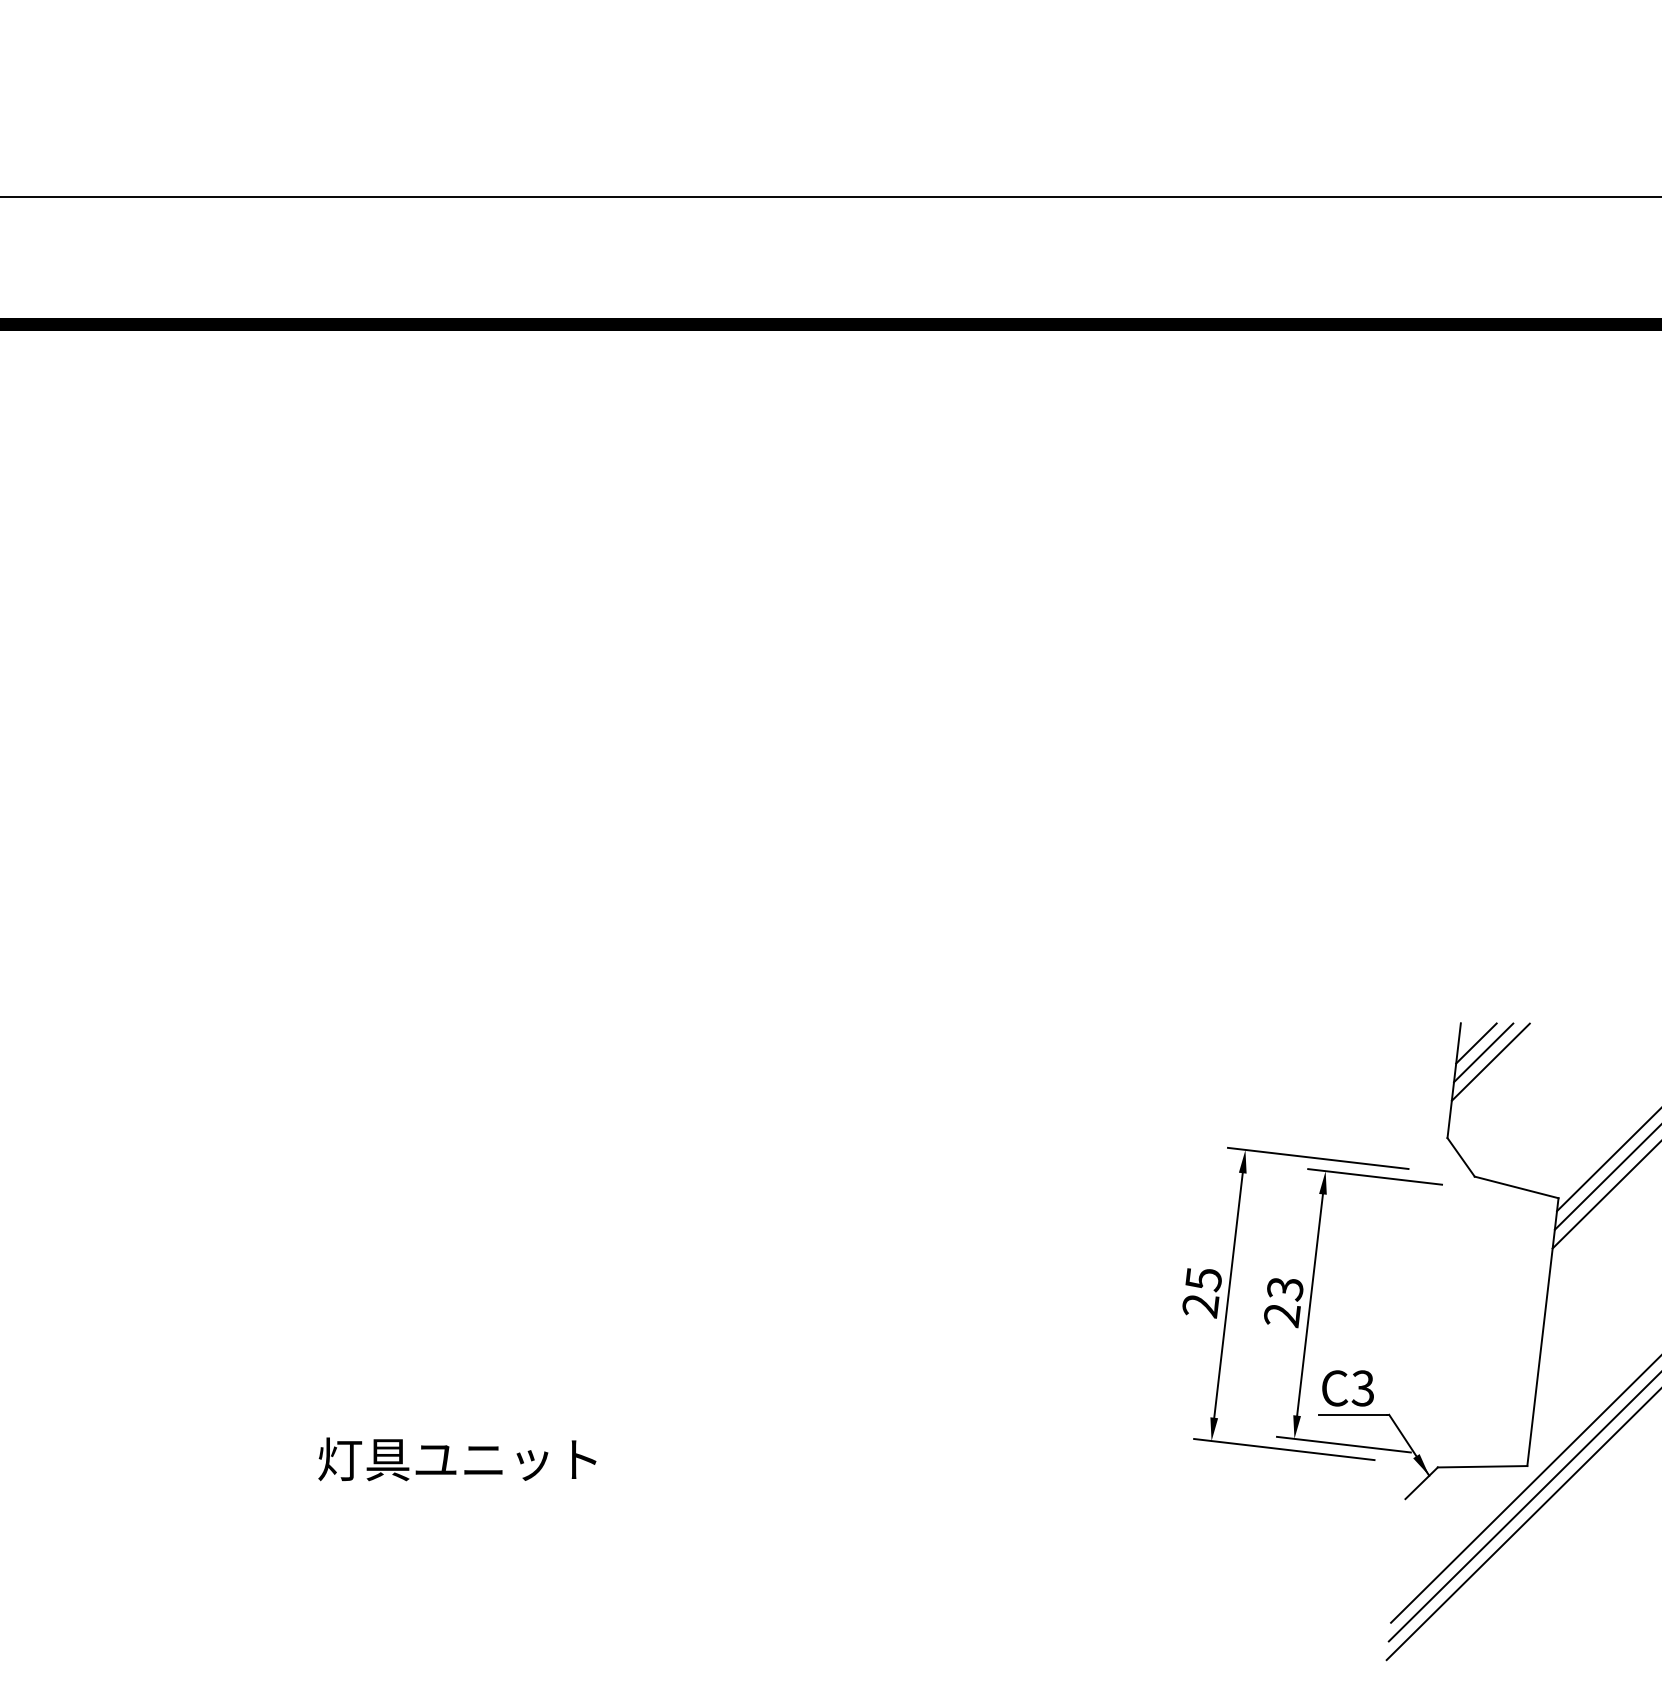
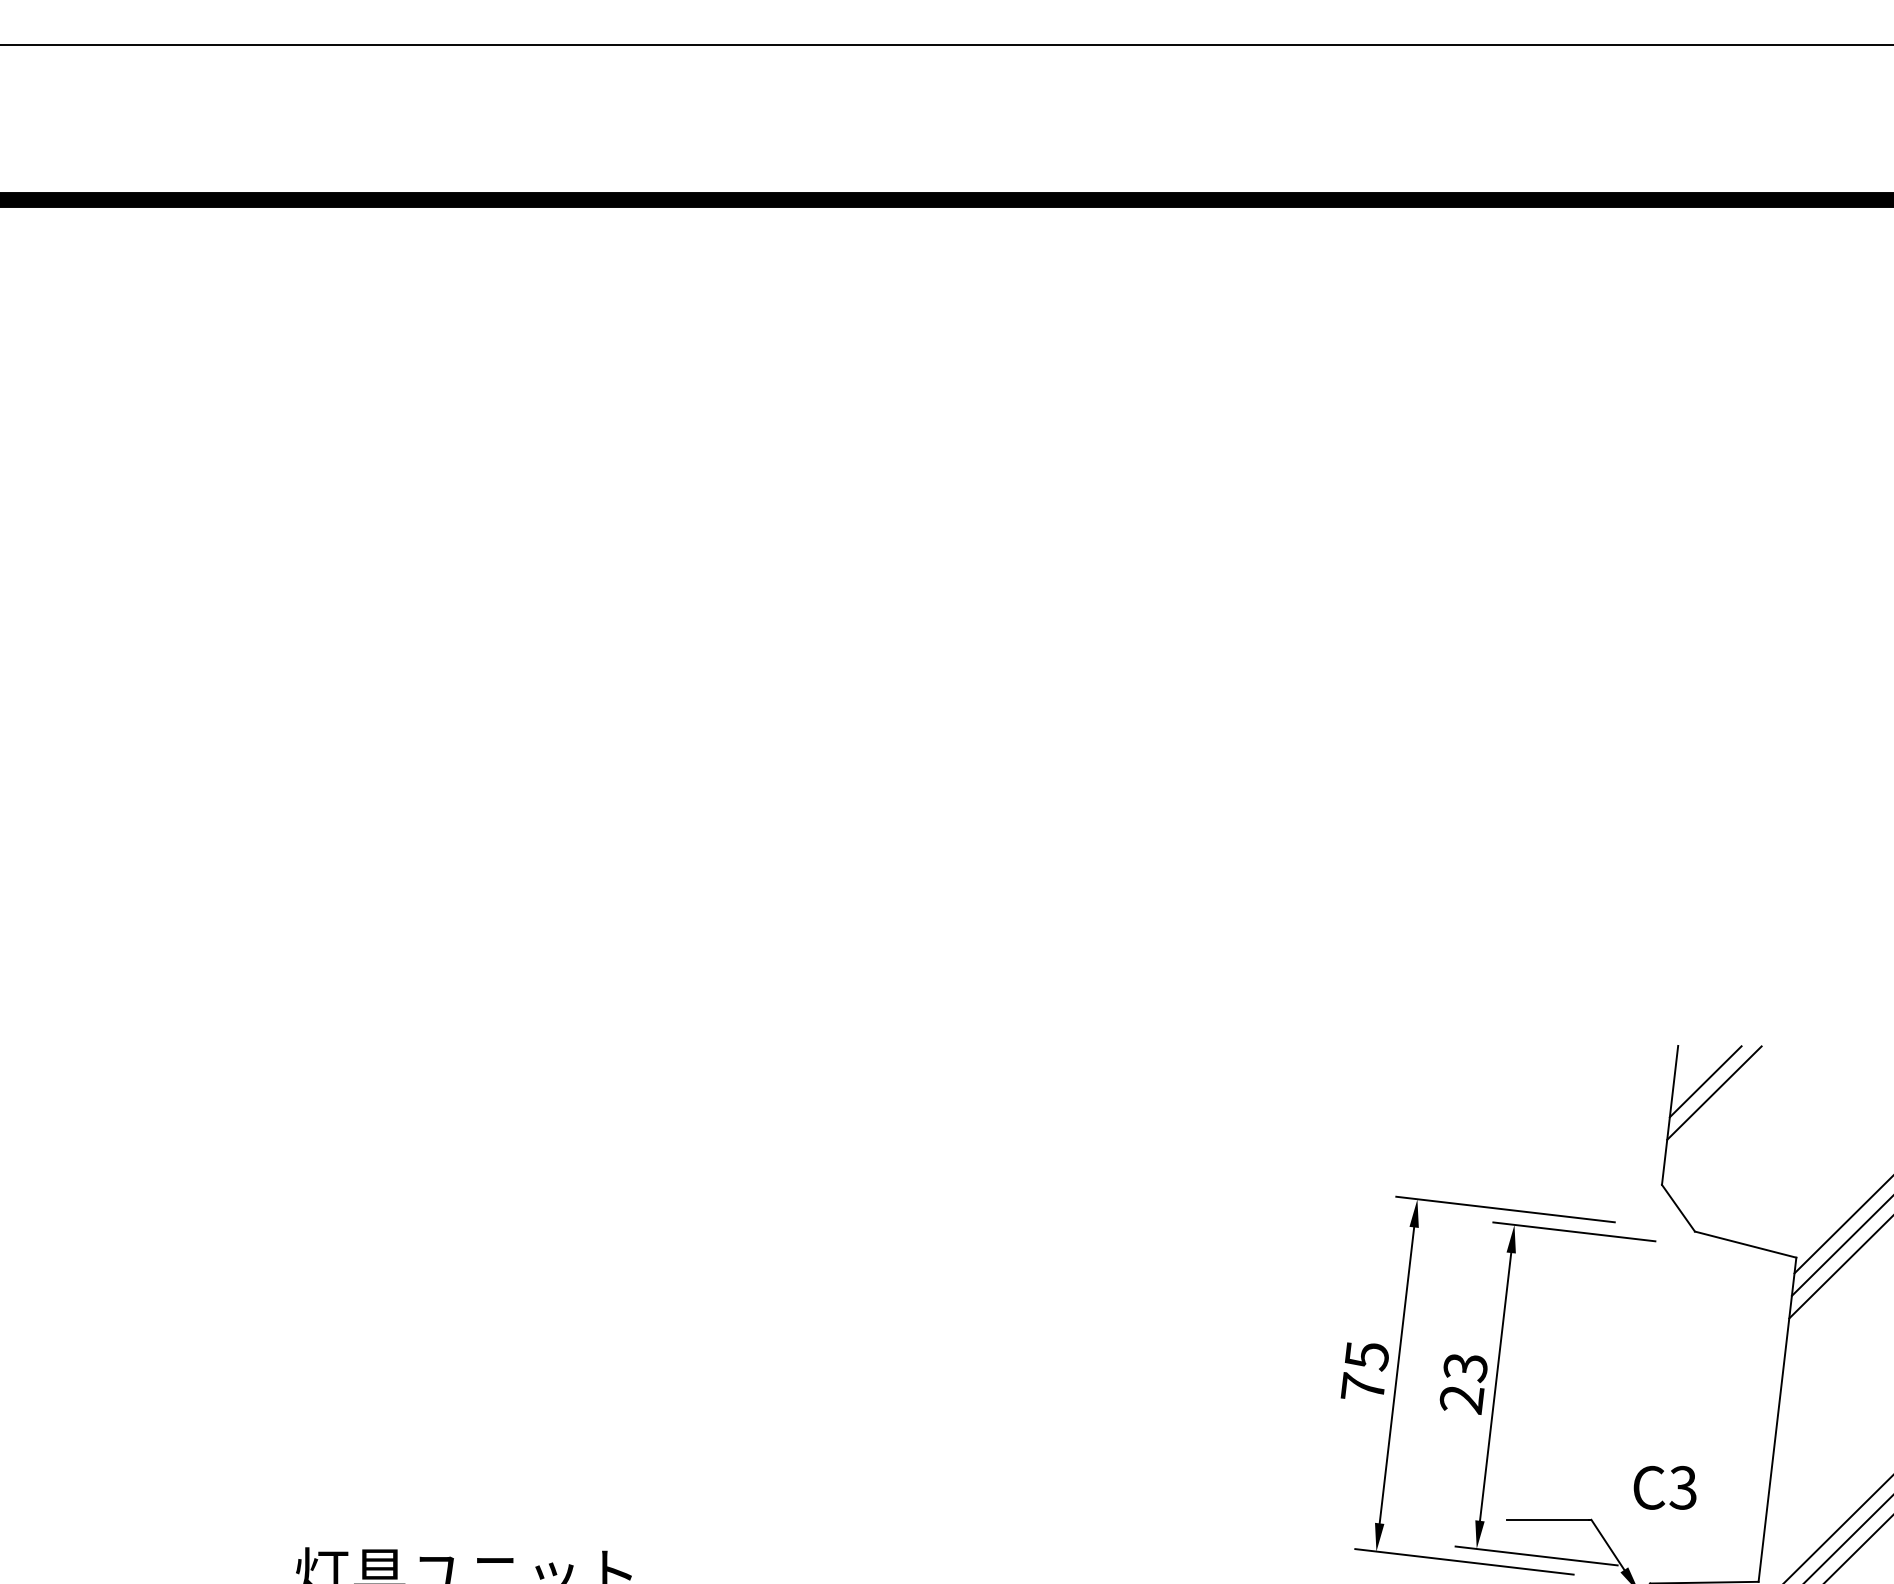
line: (1476, 1043) -> (1697, 1070), removed
text: (1200, 1305) -> (1363, 1387), 25 -> 75
text: (1347, 1388) -> (1664, 1487), moved

